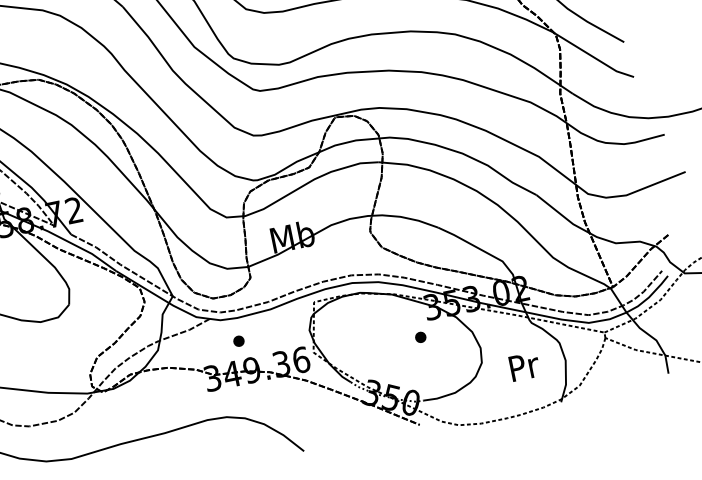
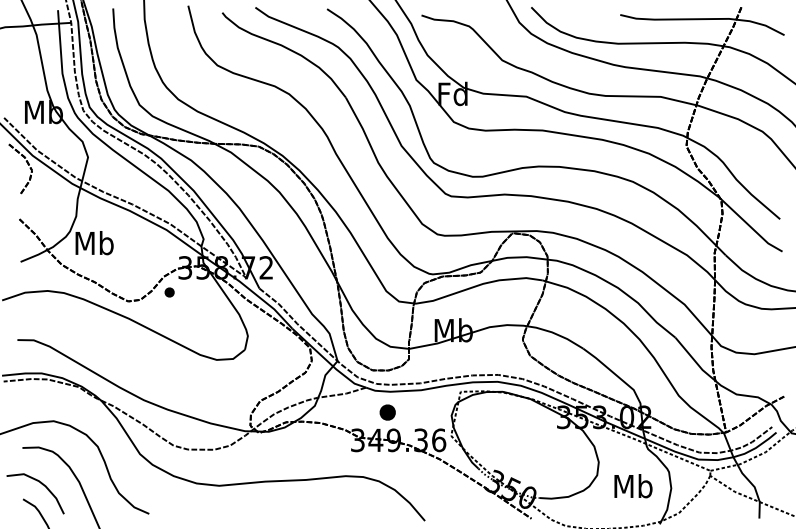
part: (421, 336) -> (548, 441), removed
part: (238, 341) -> (387, 412), size x1.6
text: (523, 366) -> (633, 486), Pr -> Mb

